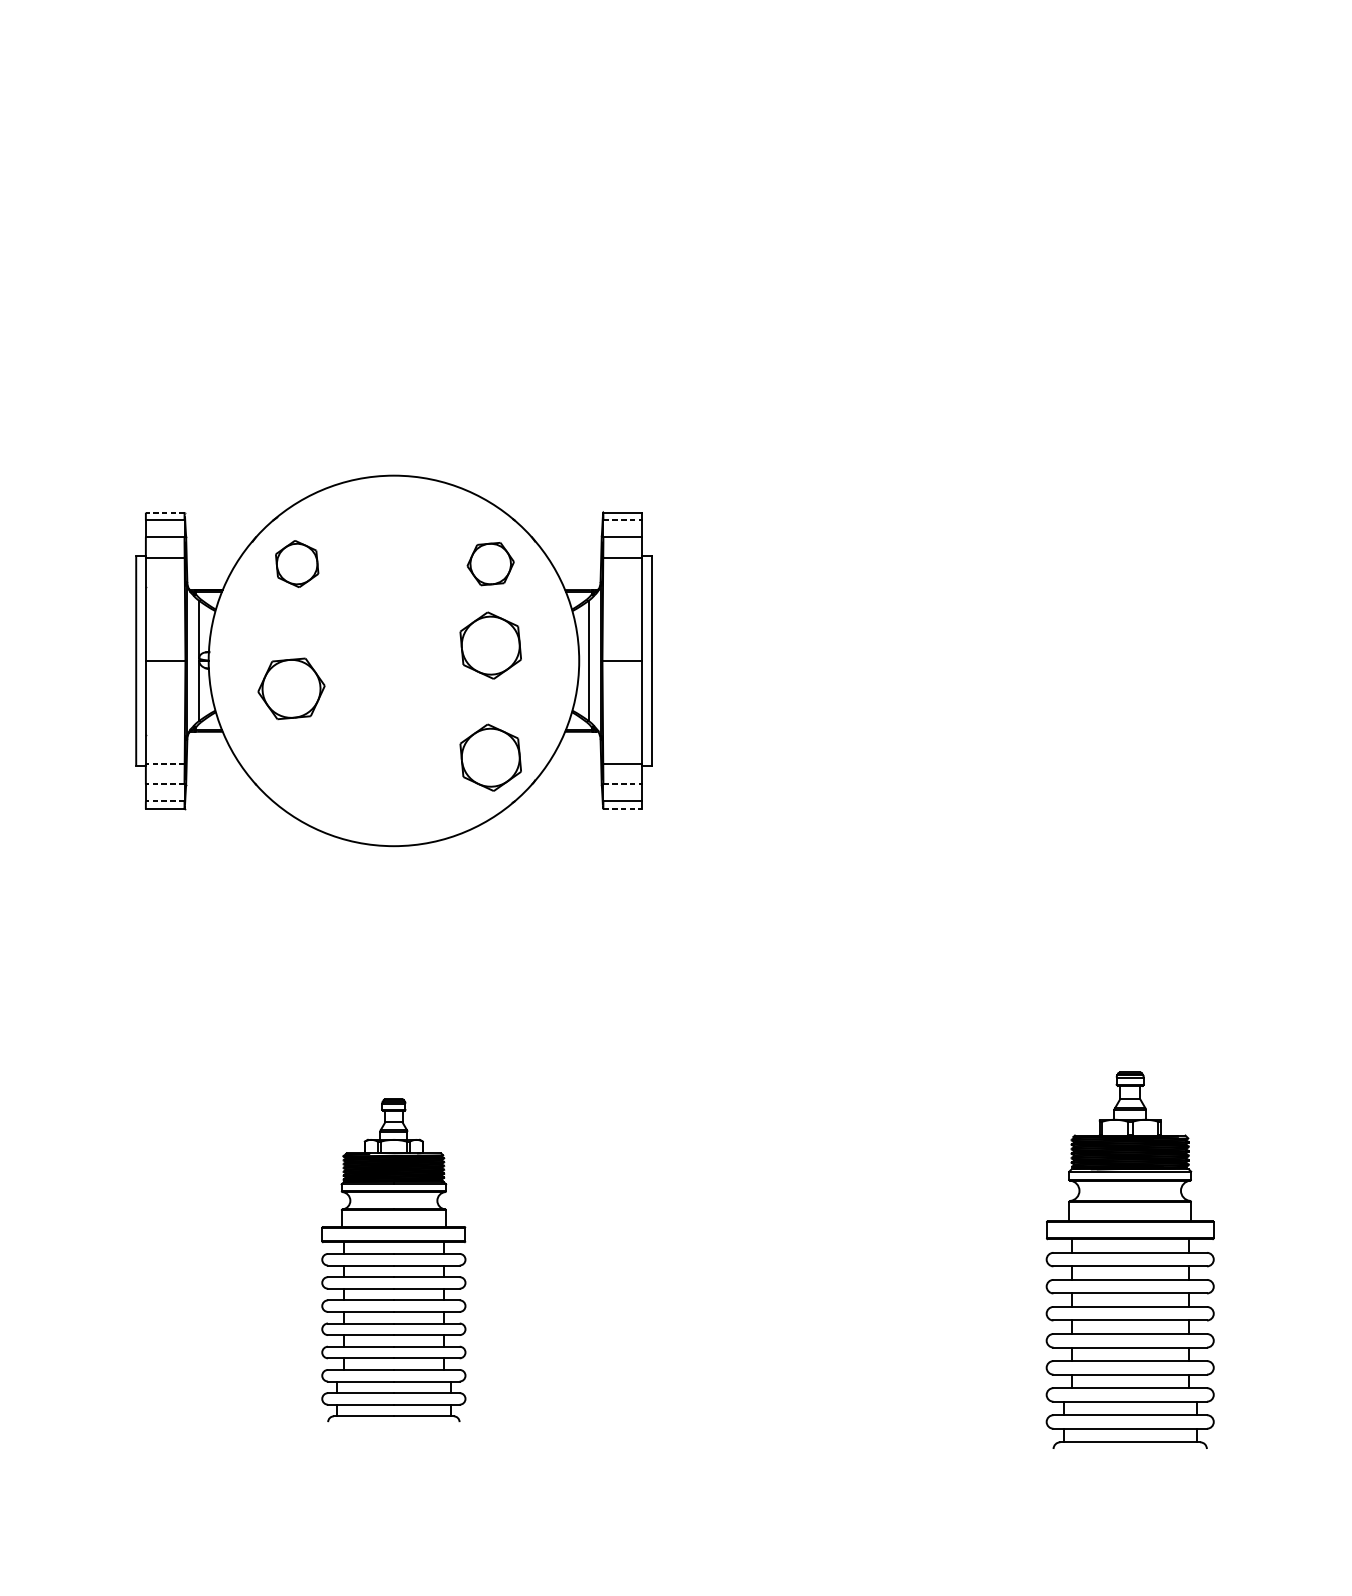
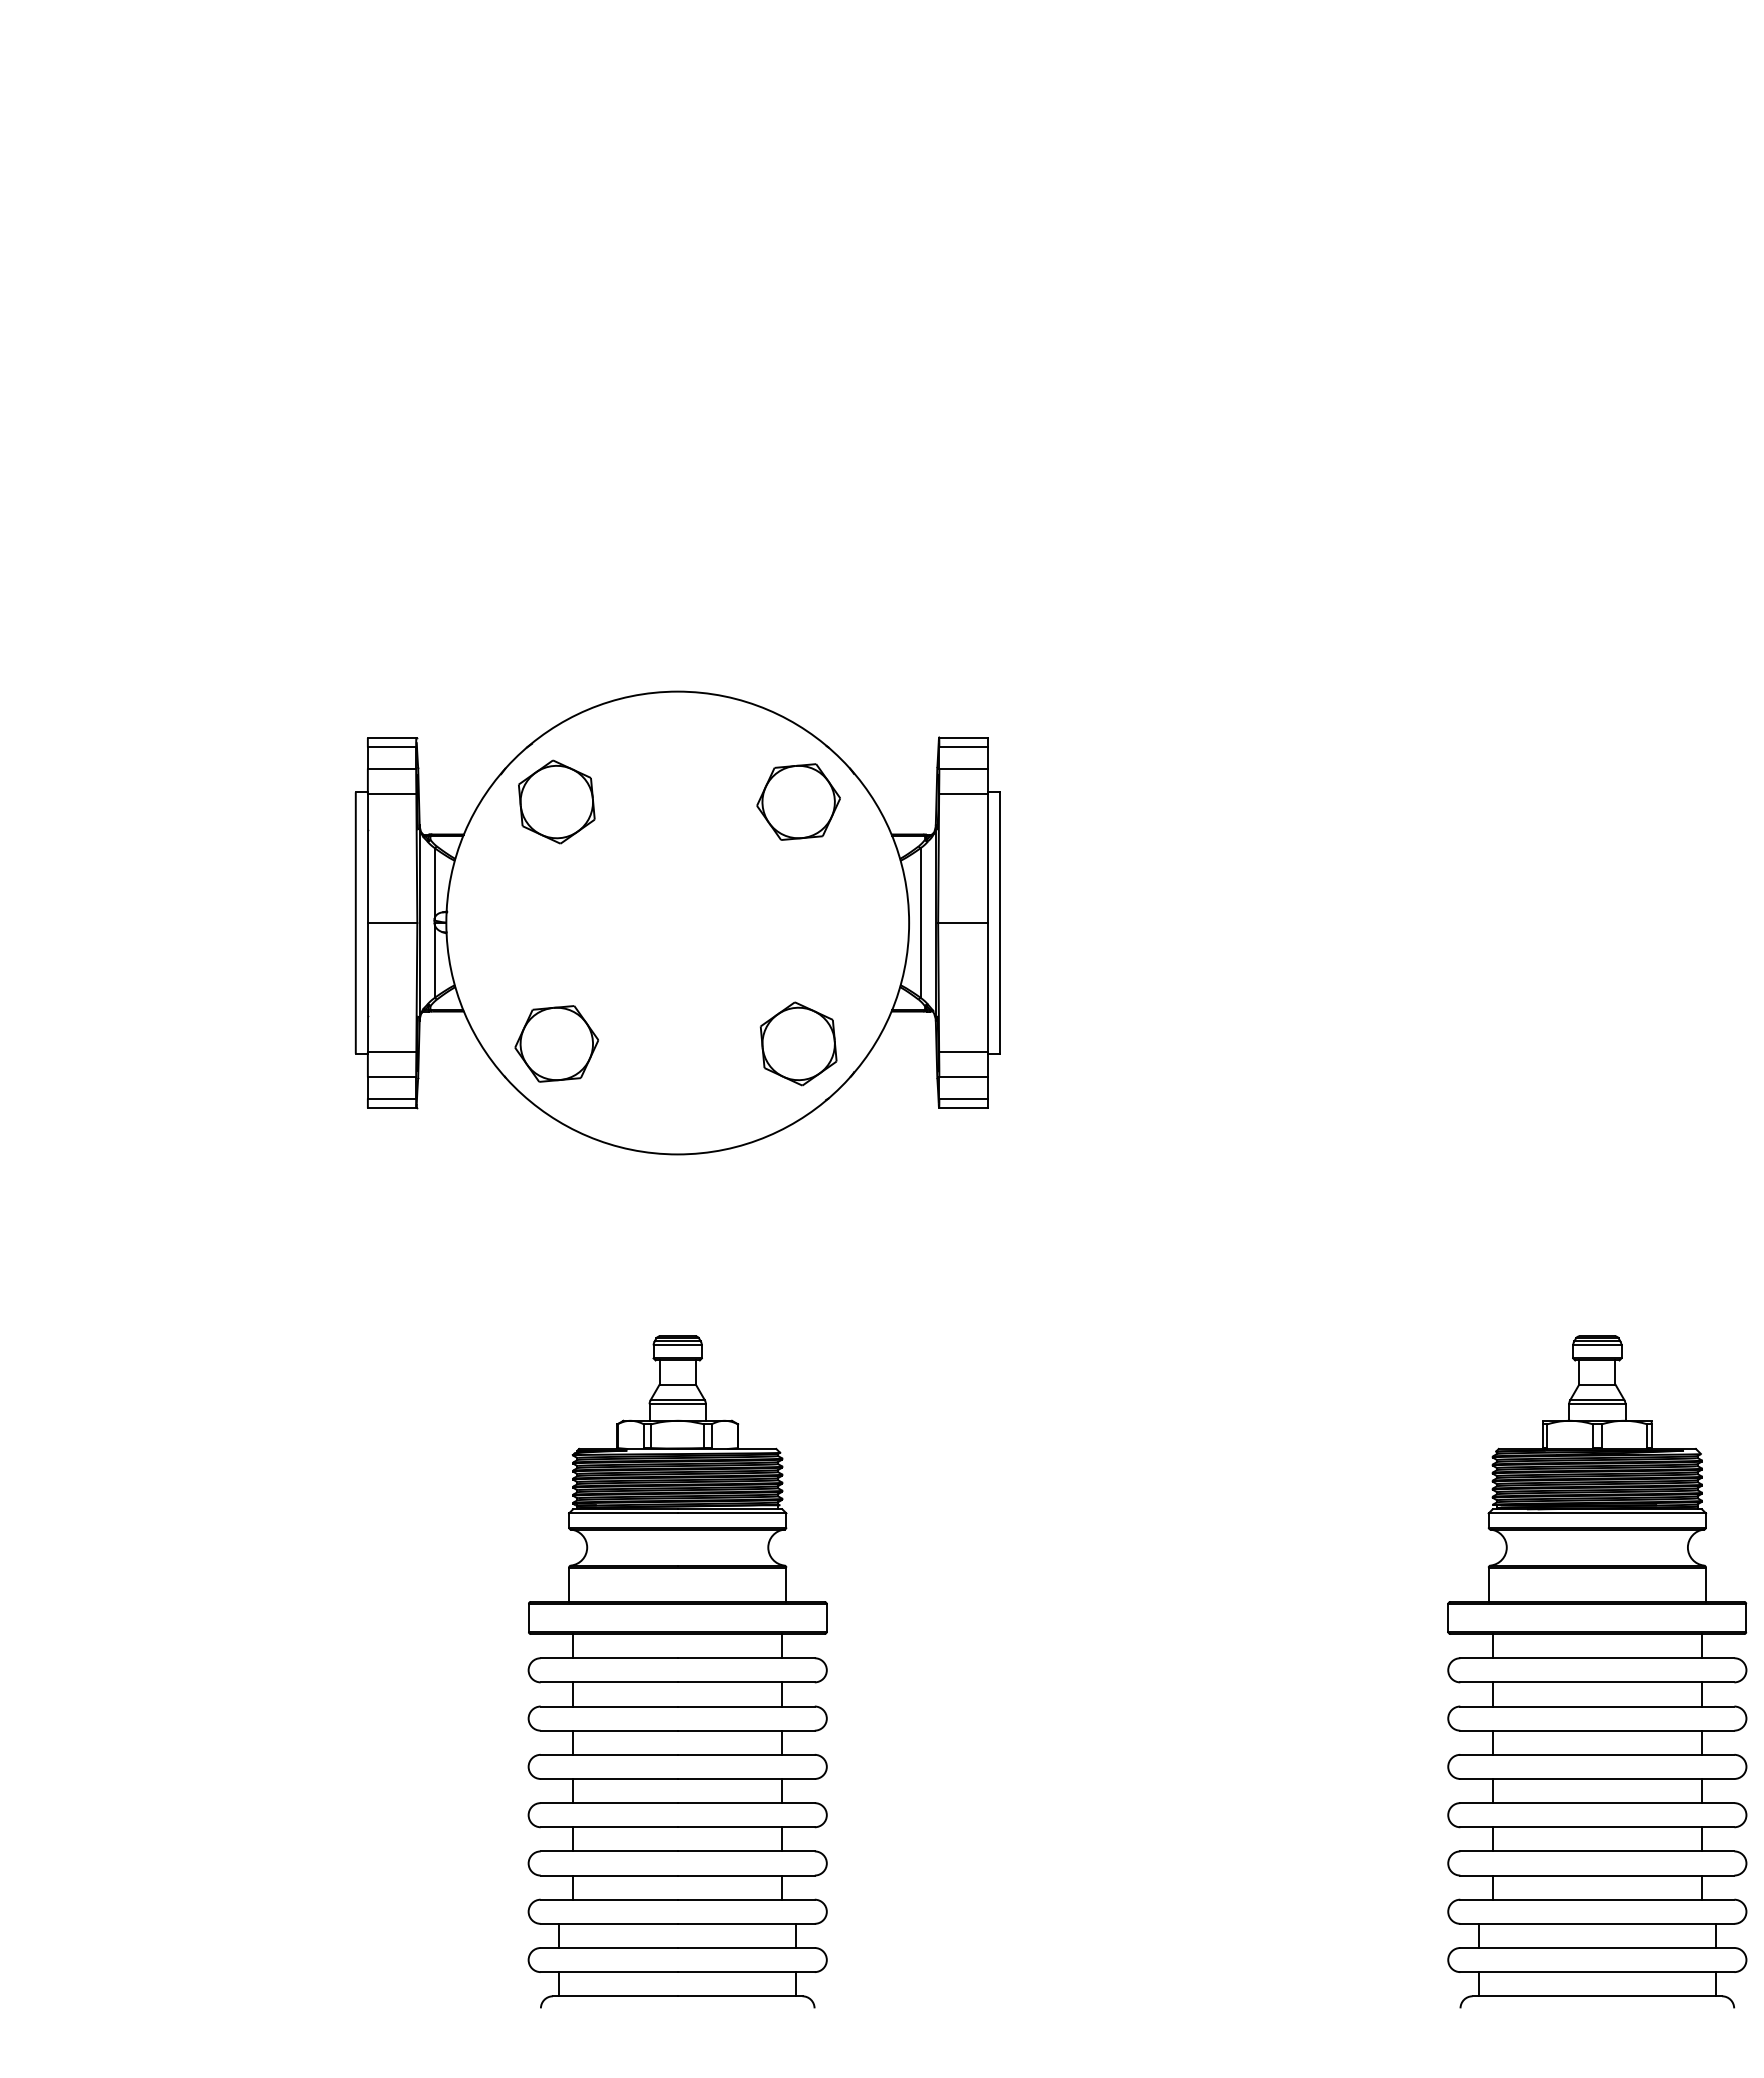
line: (164, 512) -> (391, 737), dashed -> solid
line: (622, 520) -> (963, 747), dashed -> solid
part: (296, 563) -> (556, 801), size x1.43
part: (490, 563) -> (798, 801), size x1.43
part: (490, 645) -> (798, 903), removed
part: (291, 688) -> (556, 1043), moved
line: (164, 763) -> (391, 1051), dashed -> solid
line: (164, 784) -> (391, 1077), dashed -> solid
line: (622, 784) -> (963, 1077), dashed -> solid
line: (164, 801) -> (391, 1098), dashed -> solid
line: (622, 809) -> (963, 1108), dashed -> solid
part: (393, 1260) -> (677, 1671), size x1.67
part: (1130, 1260) -> (1597, 1671), size x1.43

